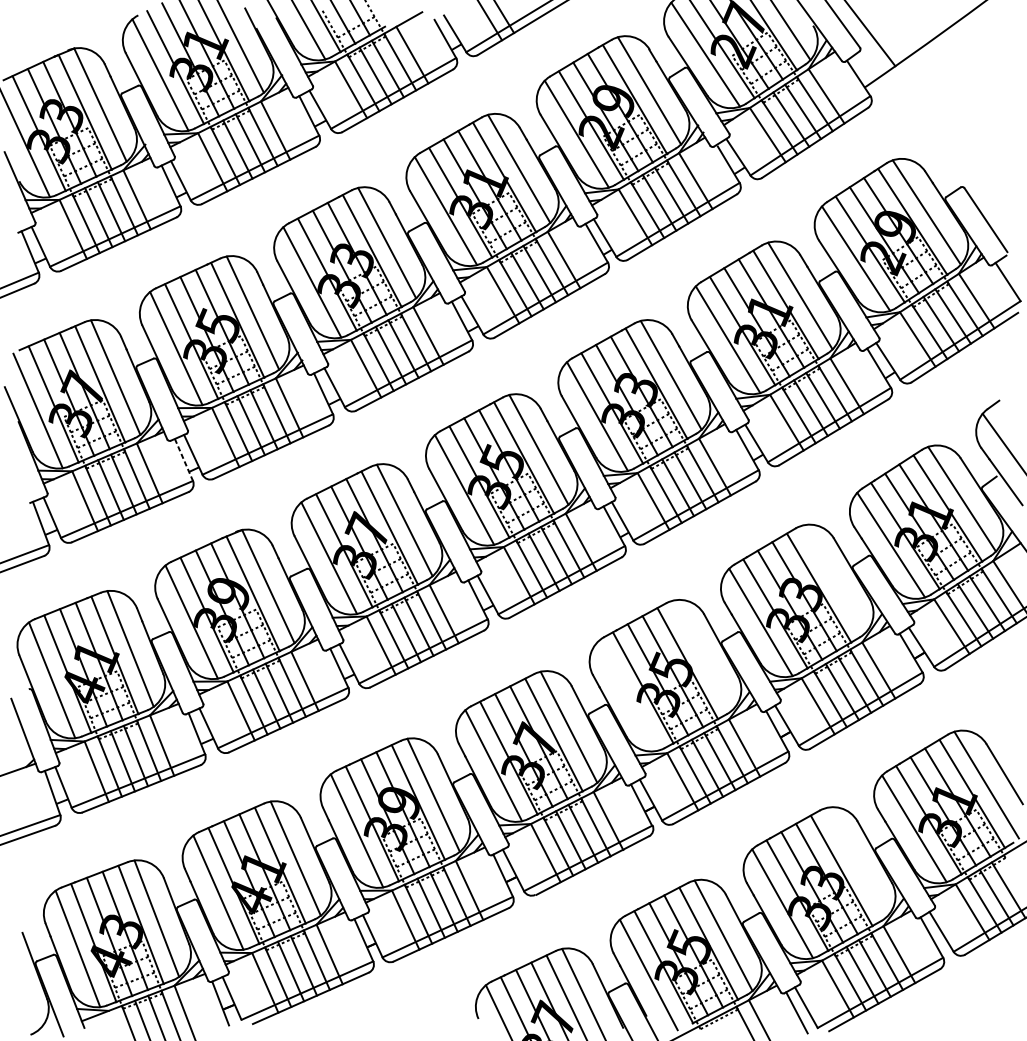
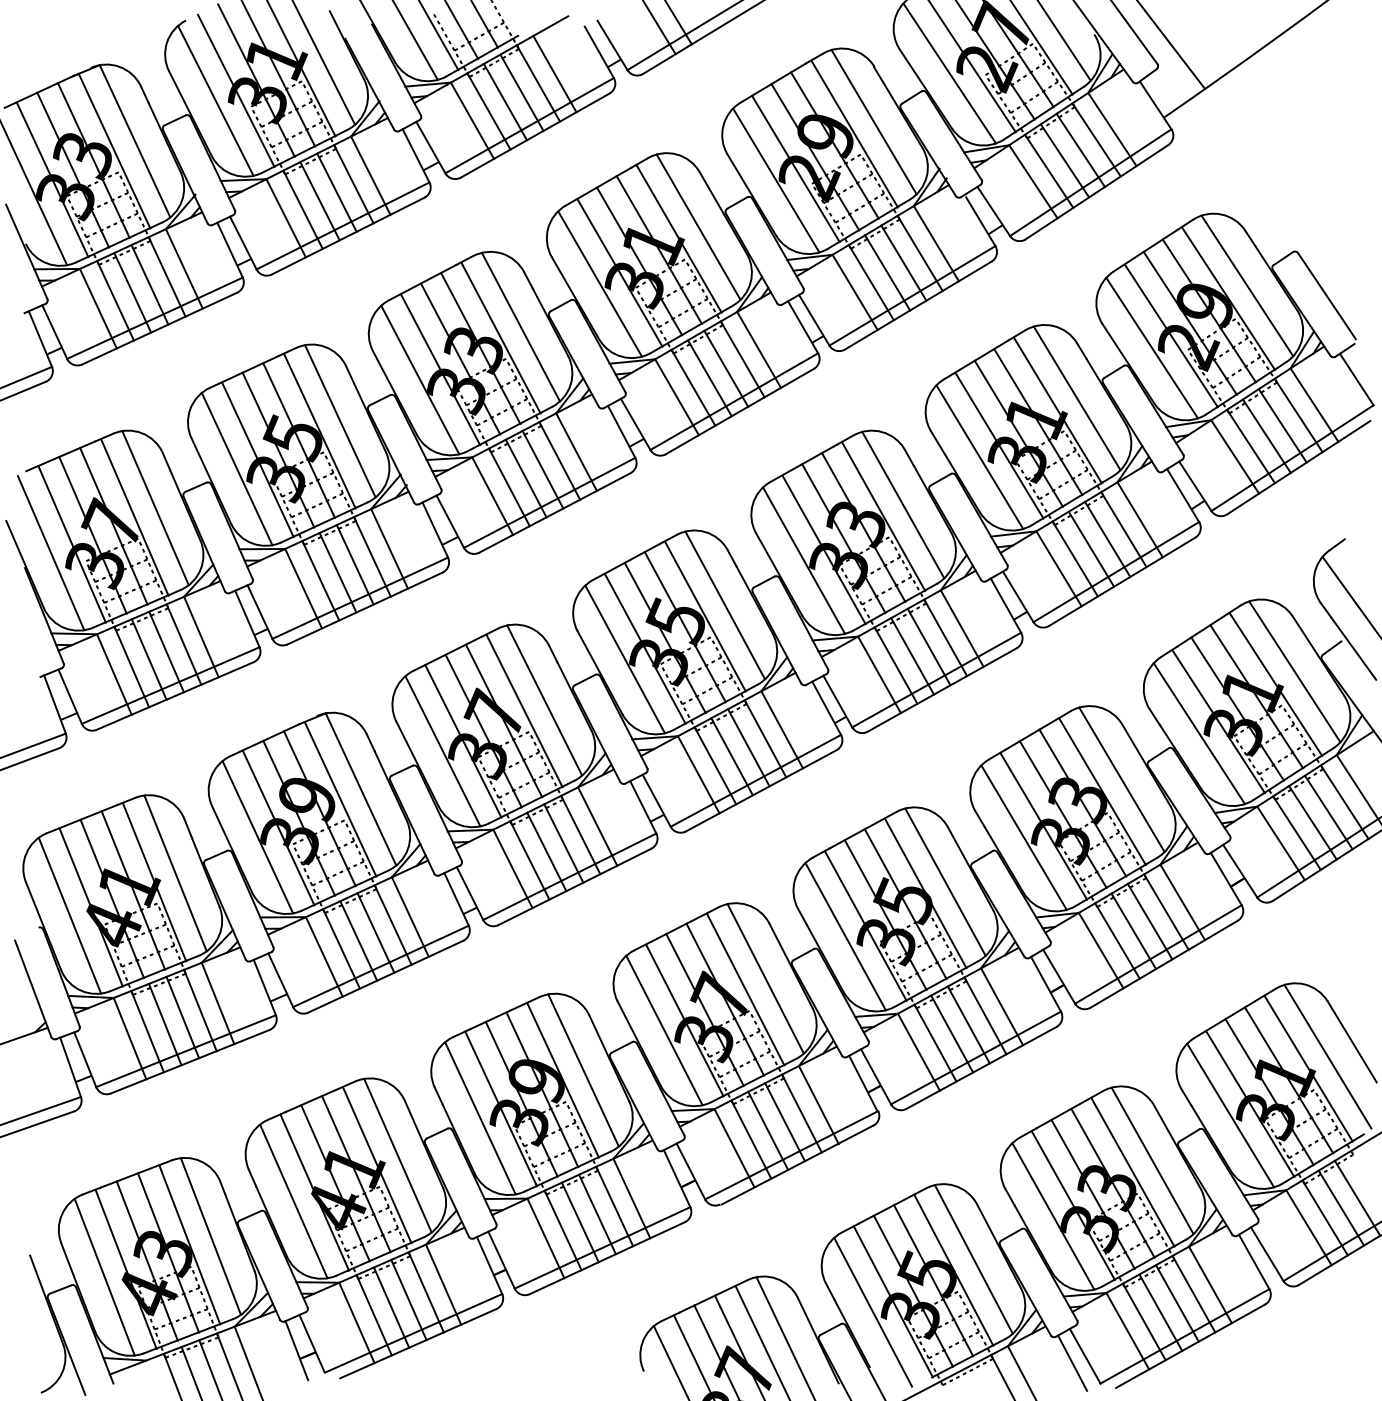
line: (184, 460) -> (247, 619), dashed -> solid
line: (833, 579) -> (1121, 779), added
line: (702, 654) -> (945, 881), added
line: (628, 695) -> (845, 936), added
line: (856, 862) -> (1152, 1160), added

